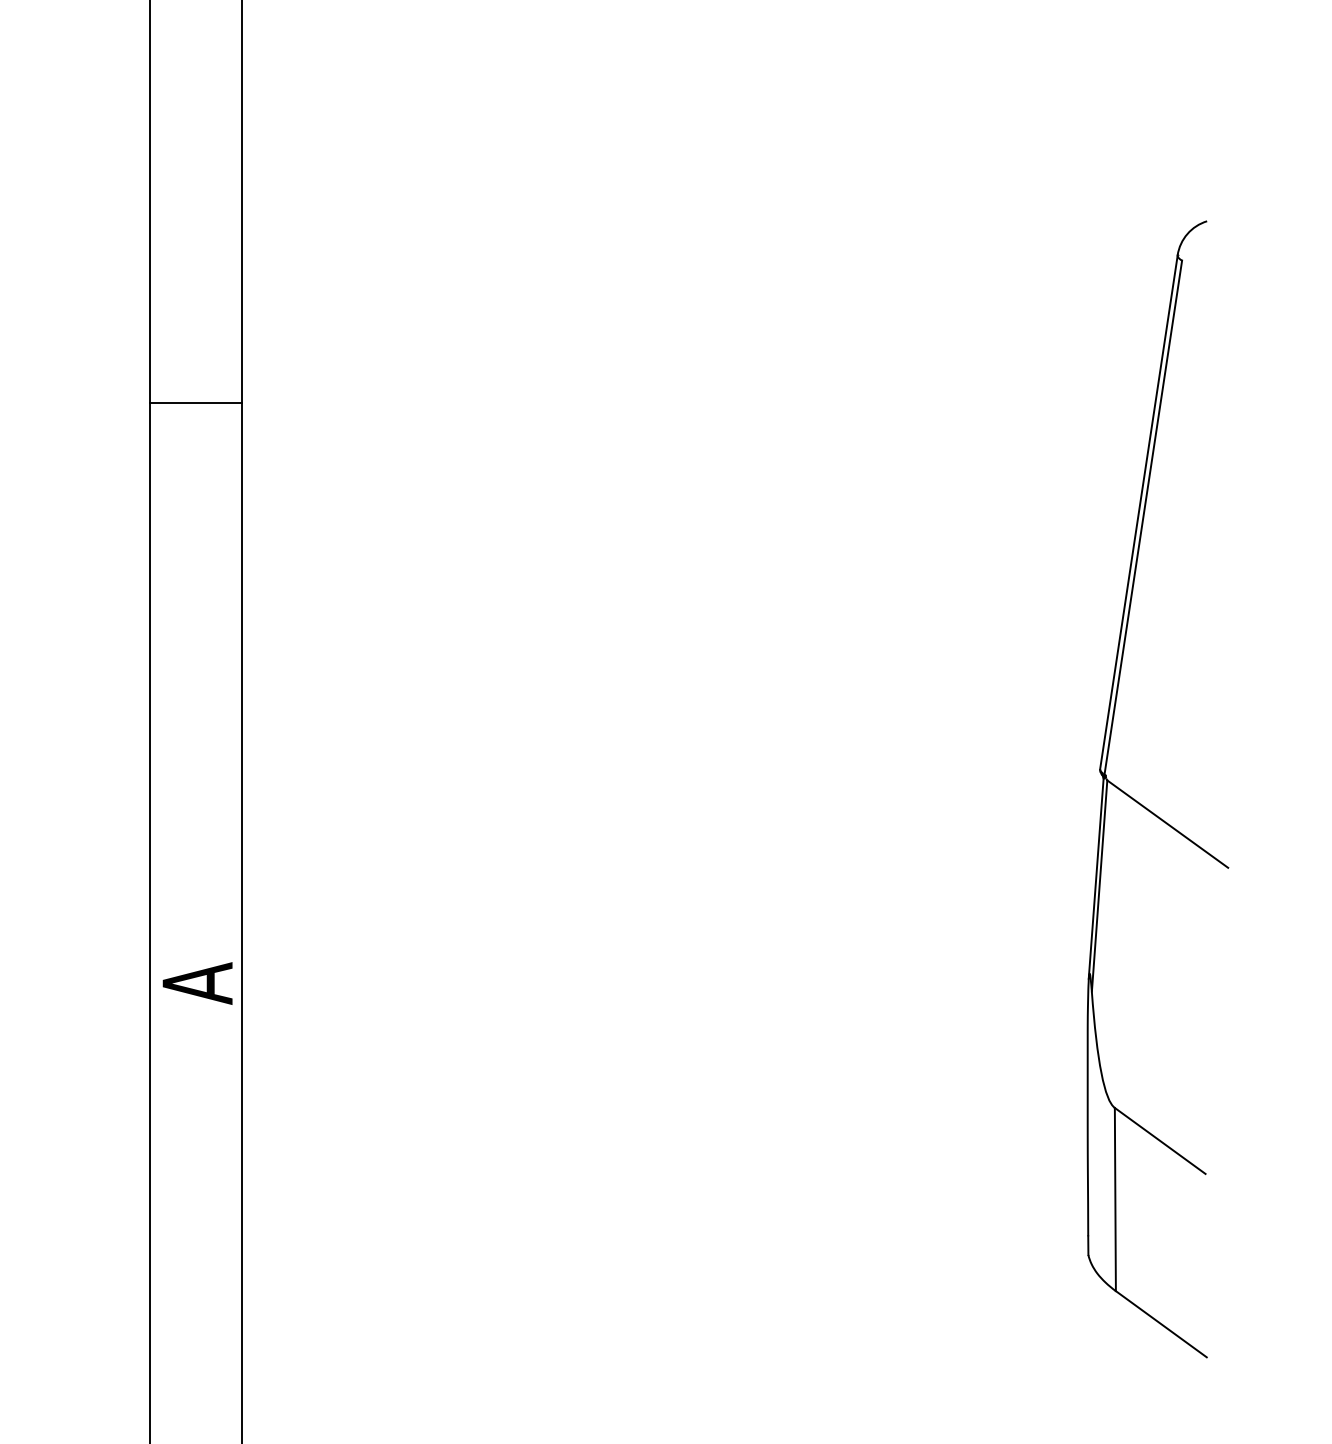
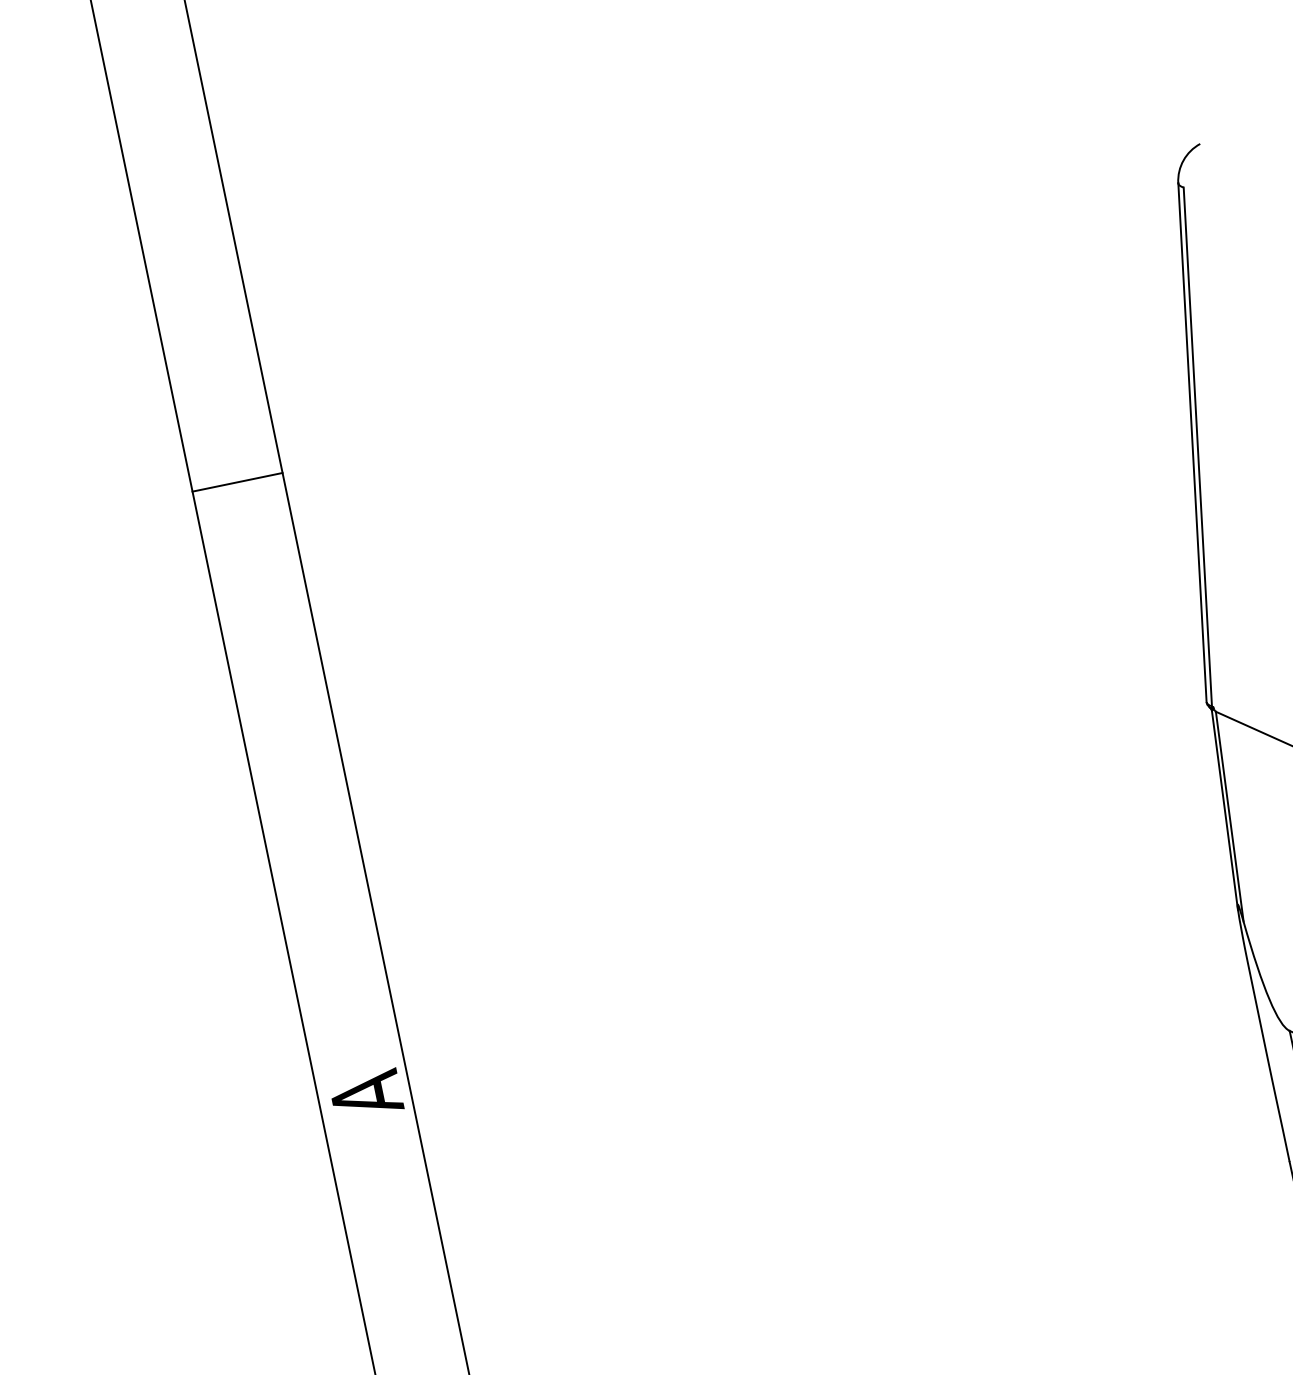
line: (195, 403) -> (237, 482), moved

